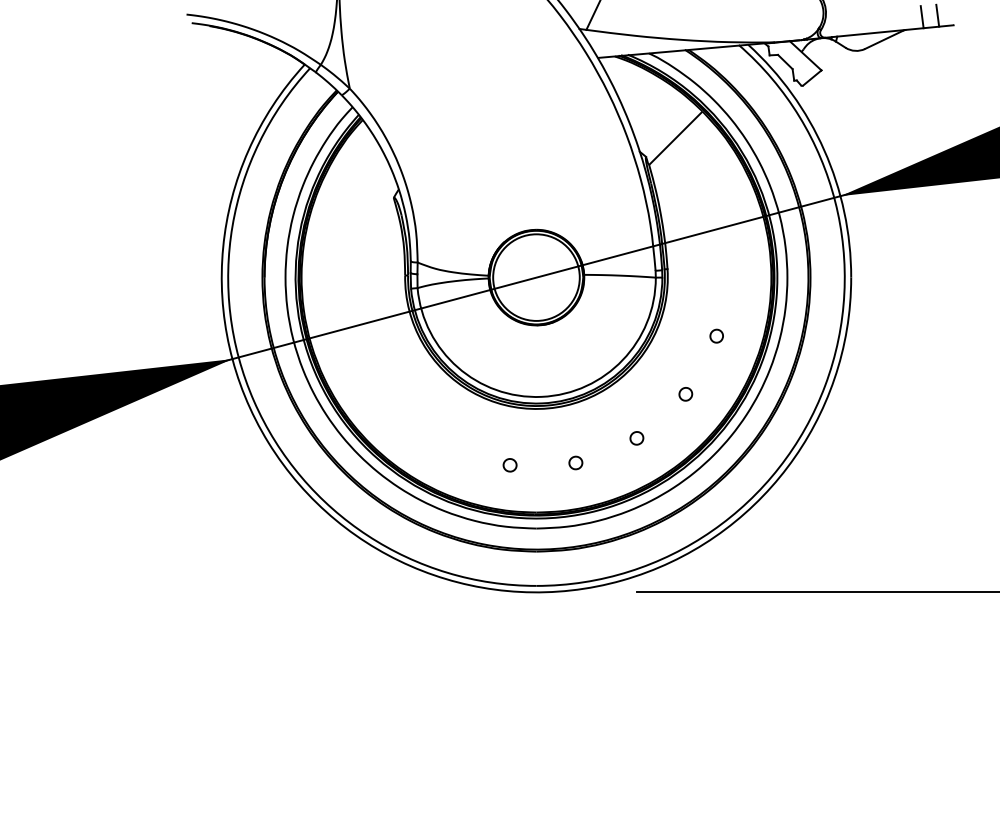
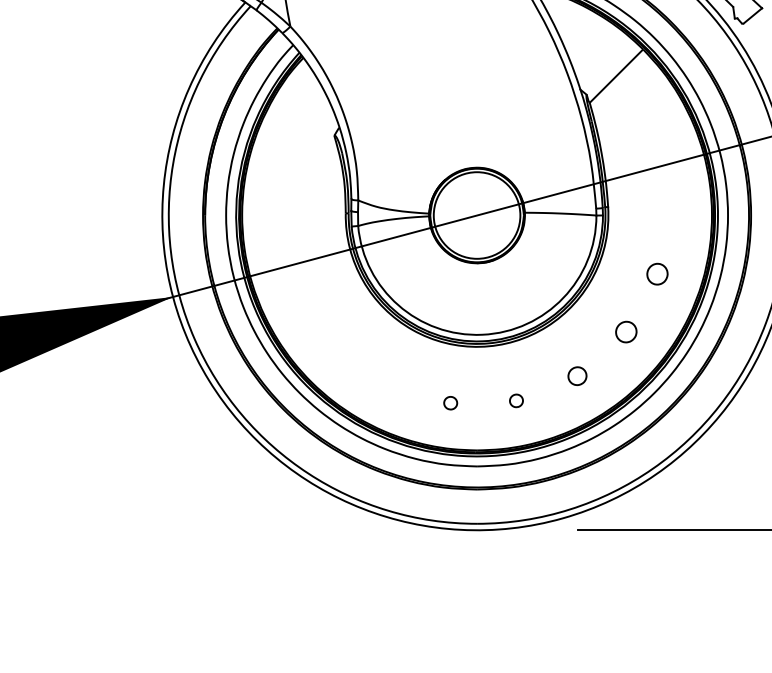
part: (716, 335) -> (657, 273), size x1.6
part: (685, 394) -> (626, 332), size x1.6
part: (636, 438) -> (577, 376), size x1.4

